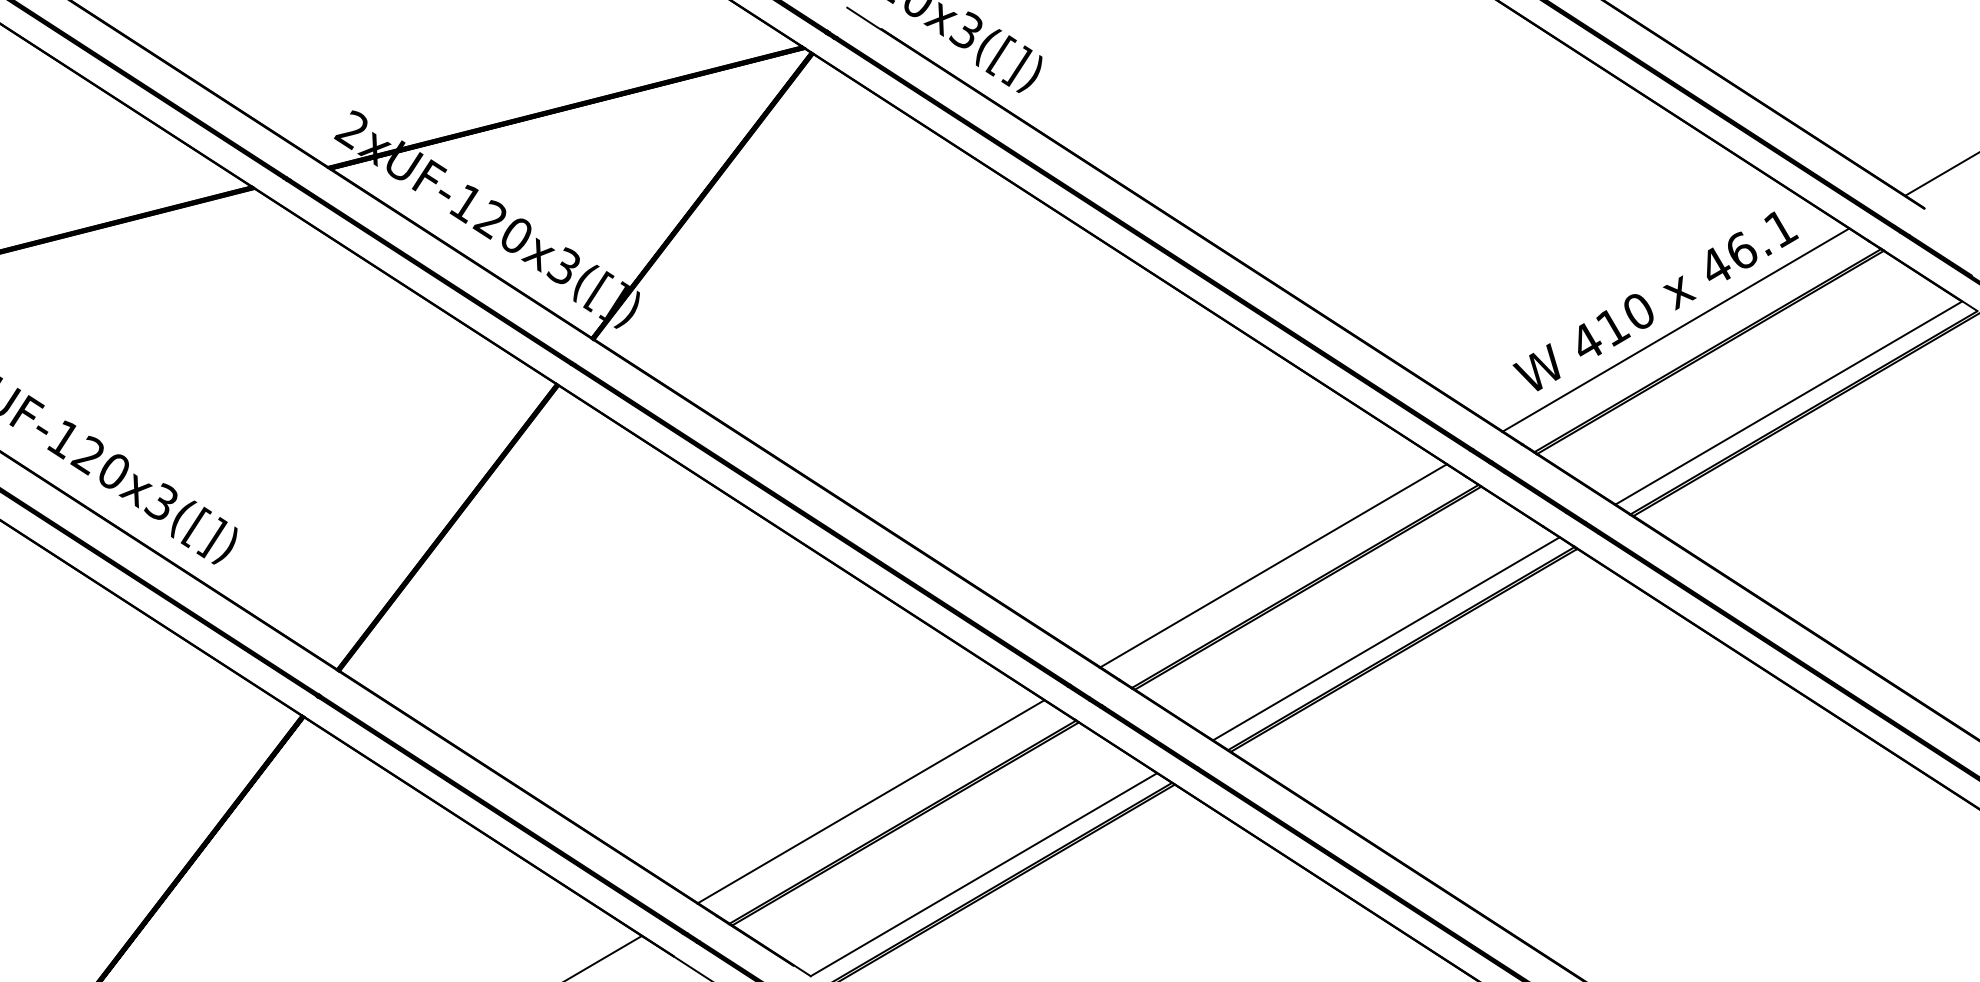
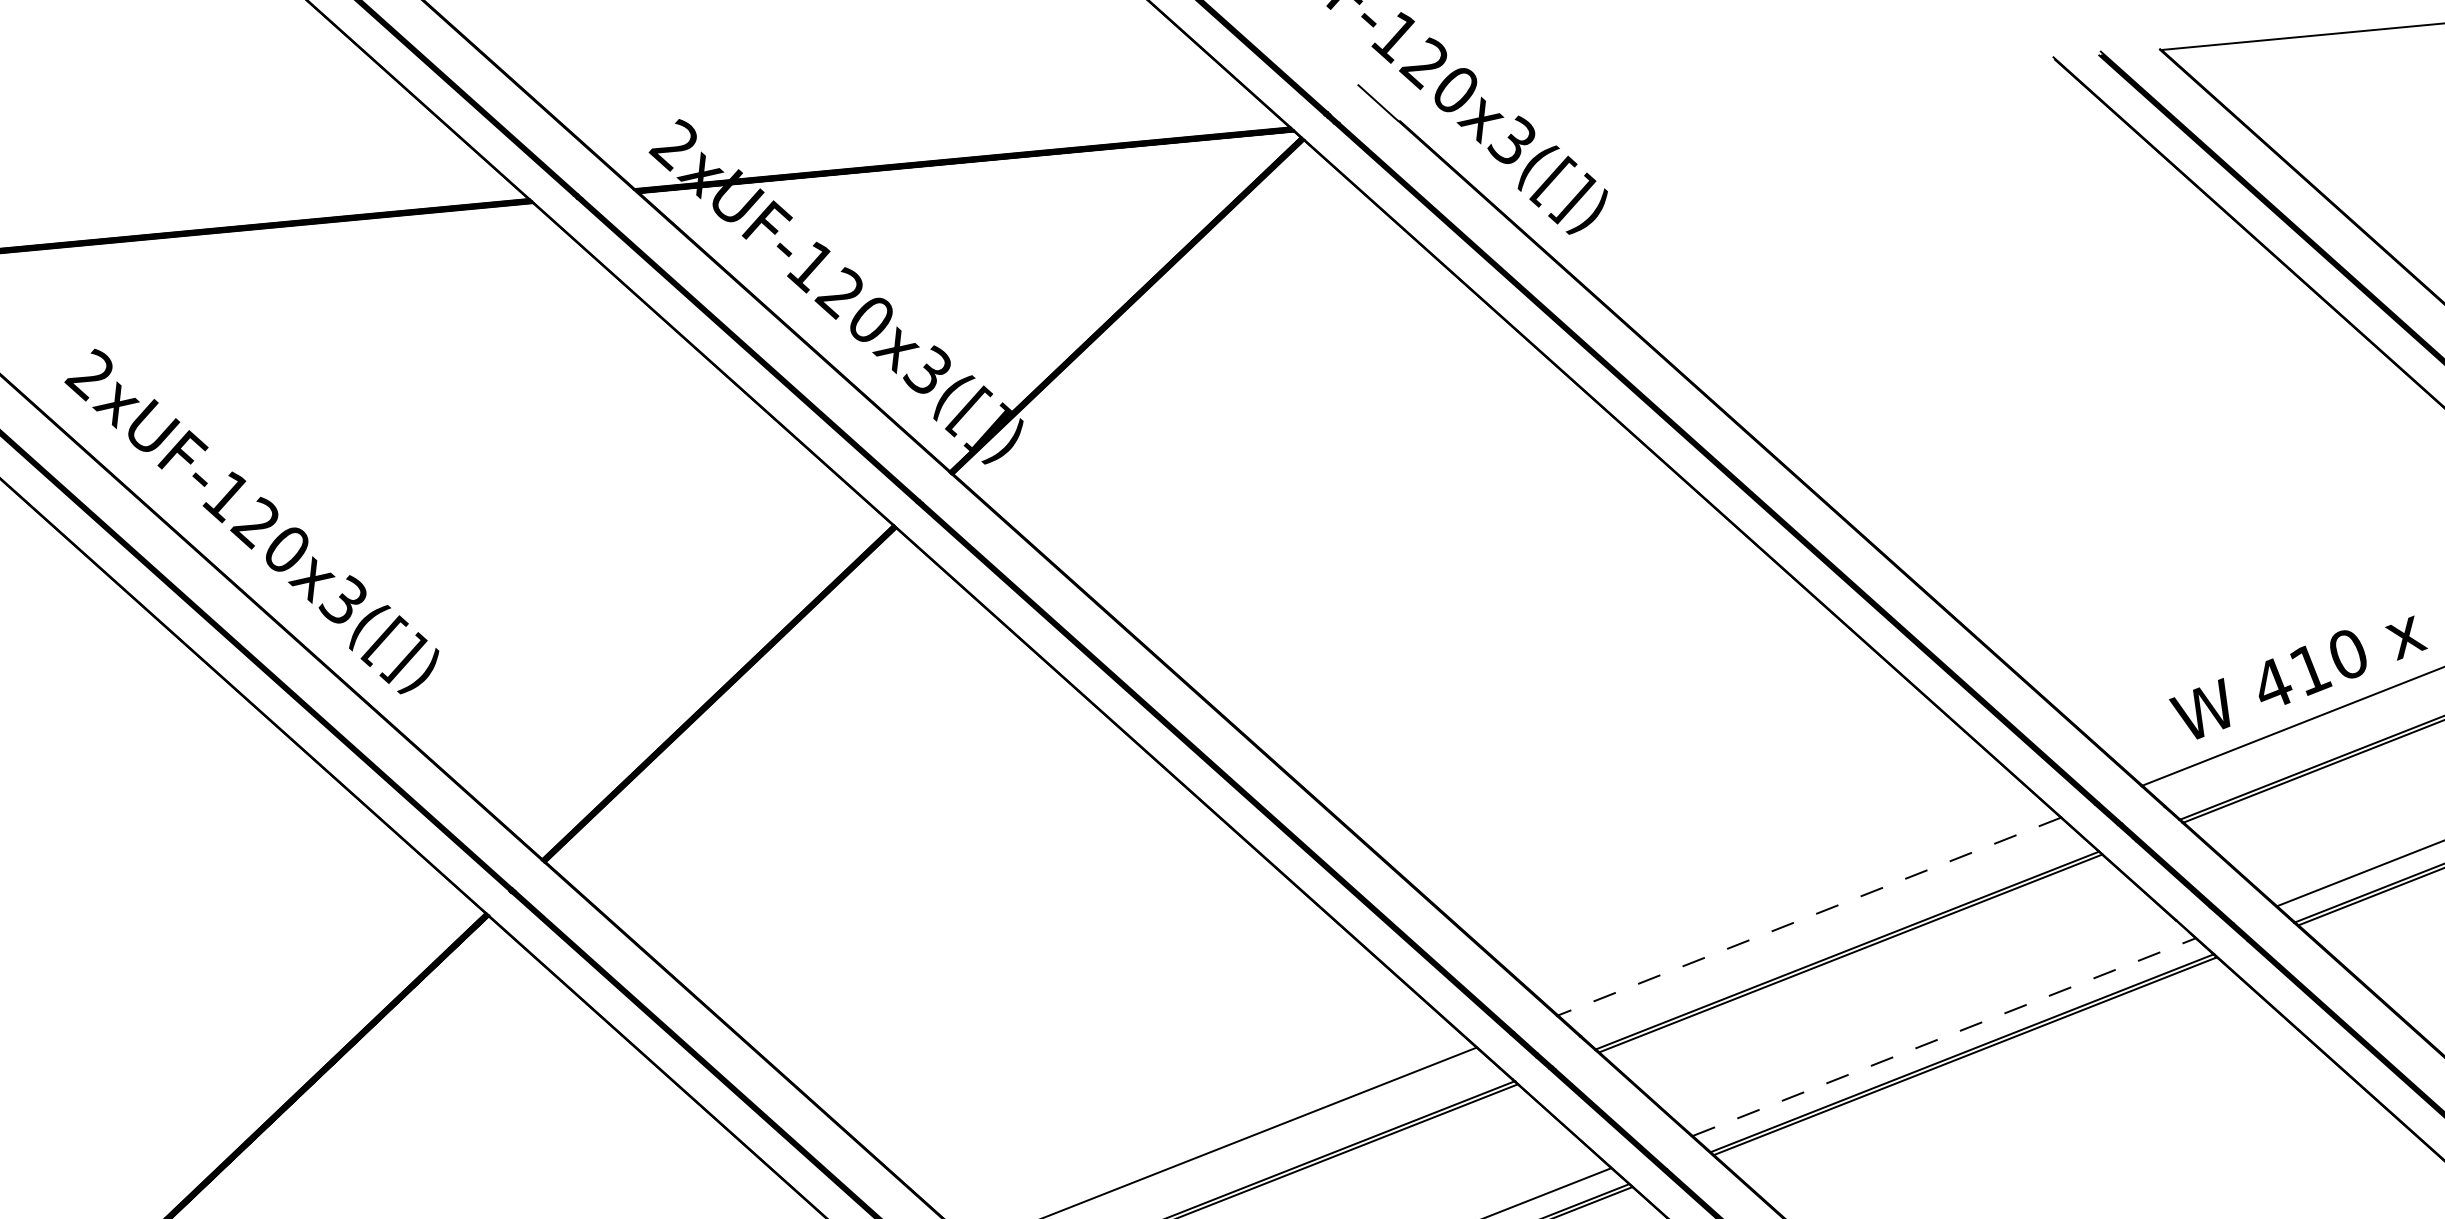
line: (1273, 565) -> (1809, 916), solid -> dashed
line: (1395, 633) -> (1957, 1031), solid -> dashed

